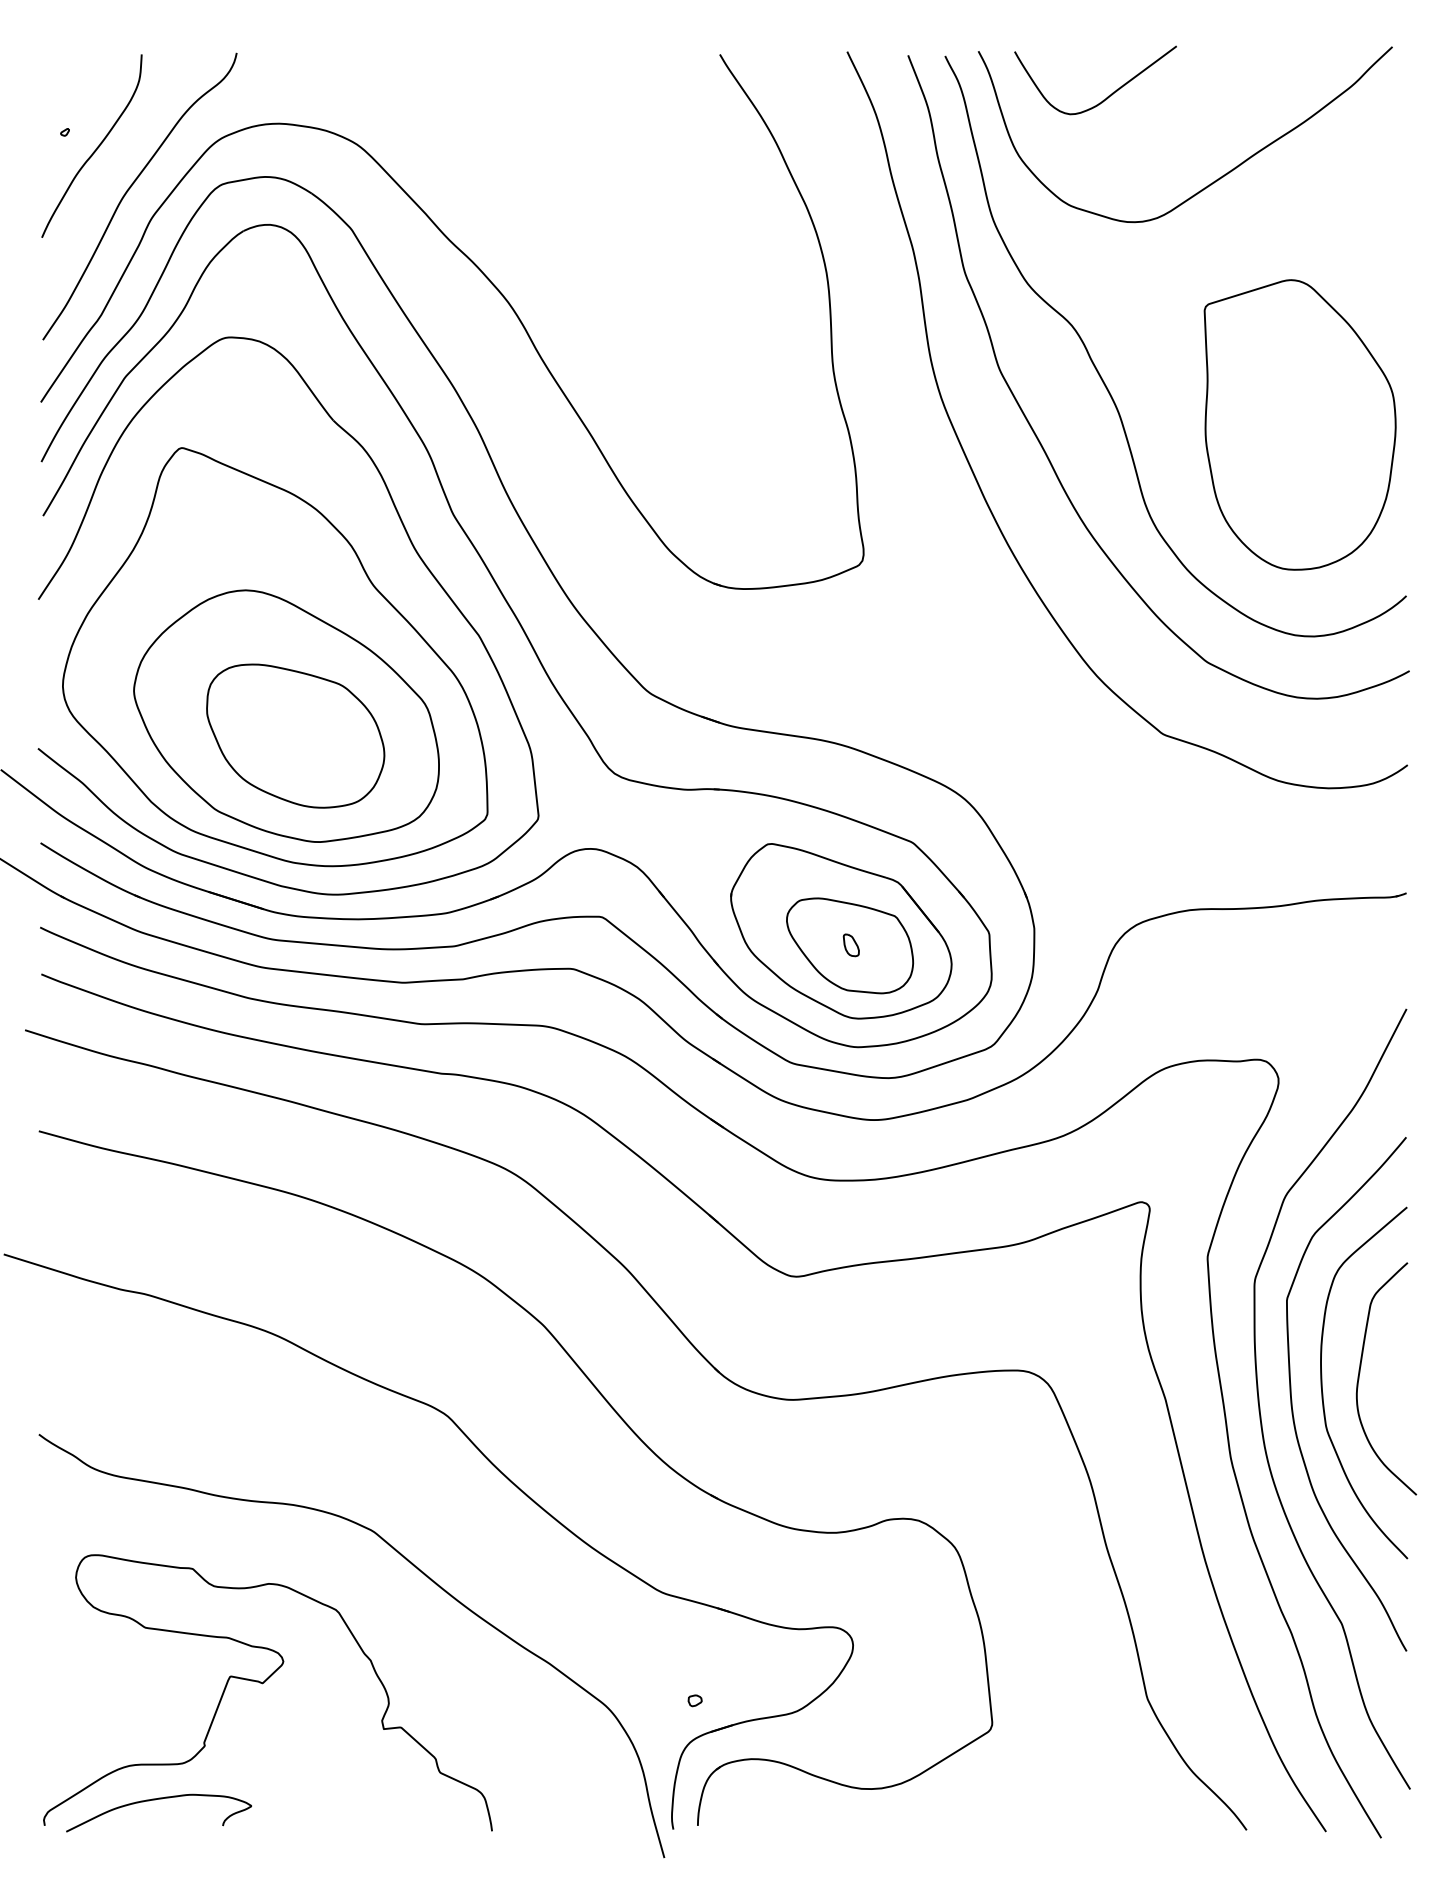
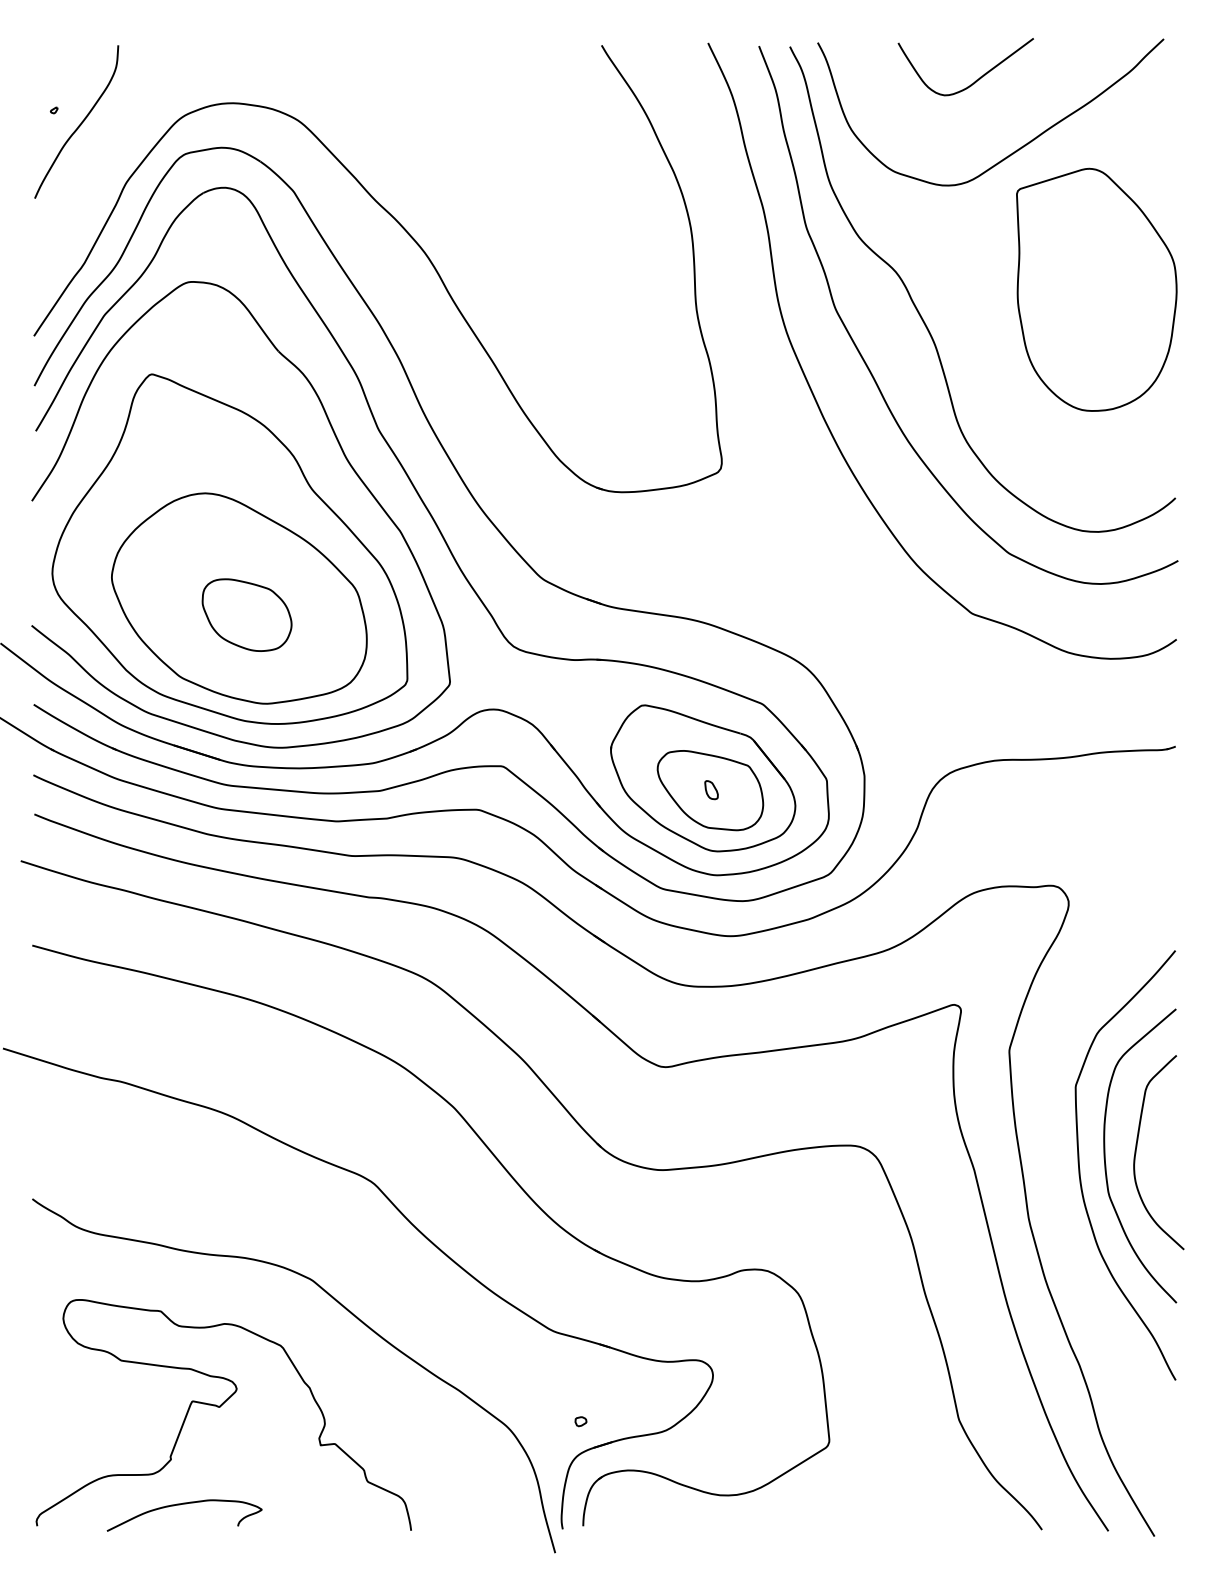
curve: (1108, 95) -> (976, 79), moved
curve: (131, 187) -> (109, 156), removed
part: (1299, 424) -> (1096, 289), moved
part: (295, 735) -> (246, 614), size x0.6
curve: (1260, 1406) -> (1053, 1175), removed
curve: (155, 1800) -> (181, 1505), moved

